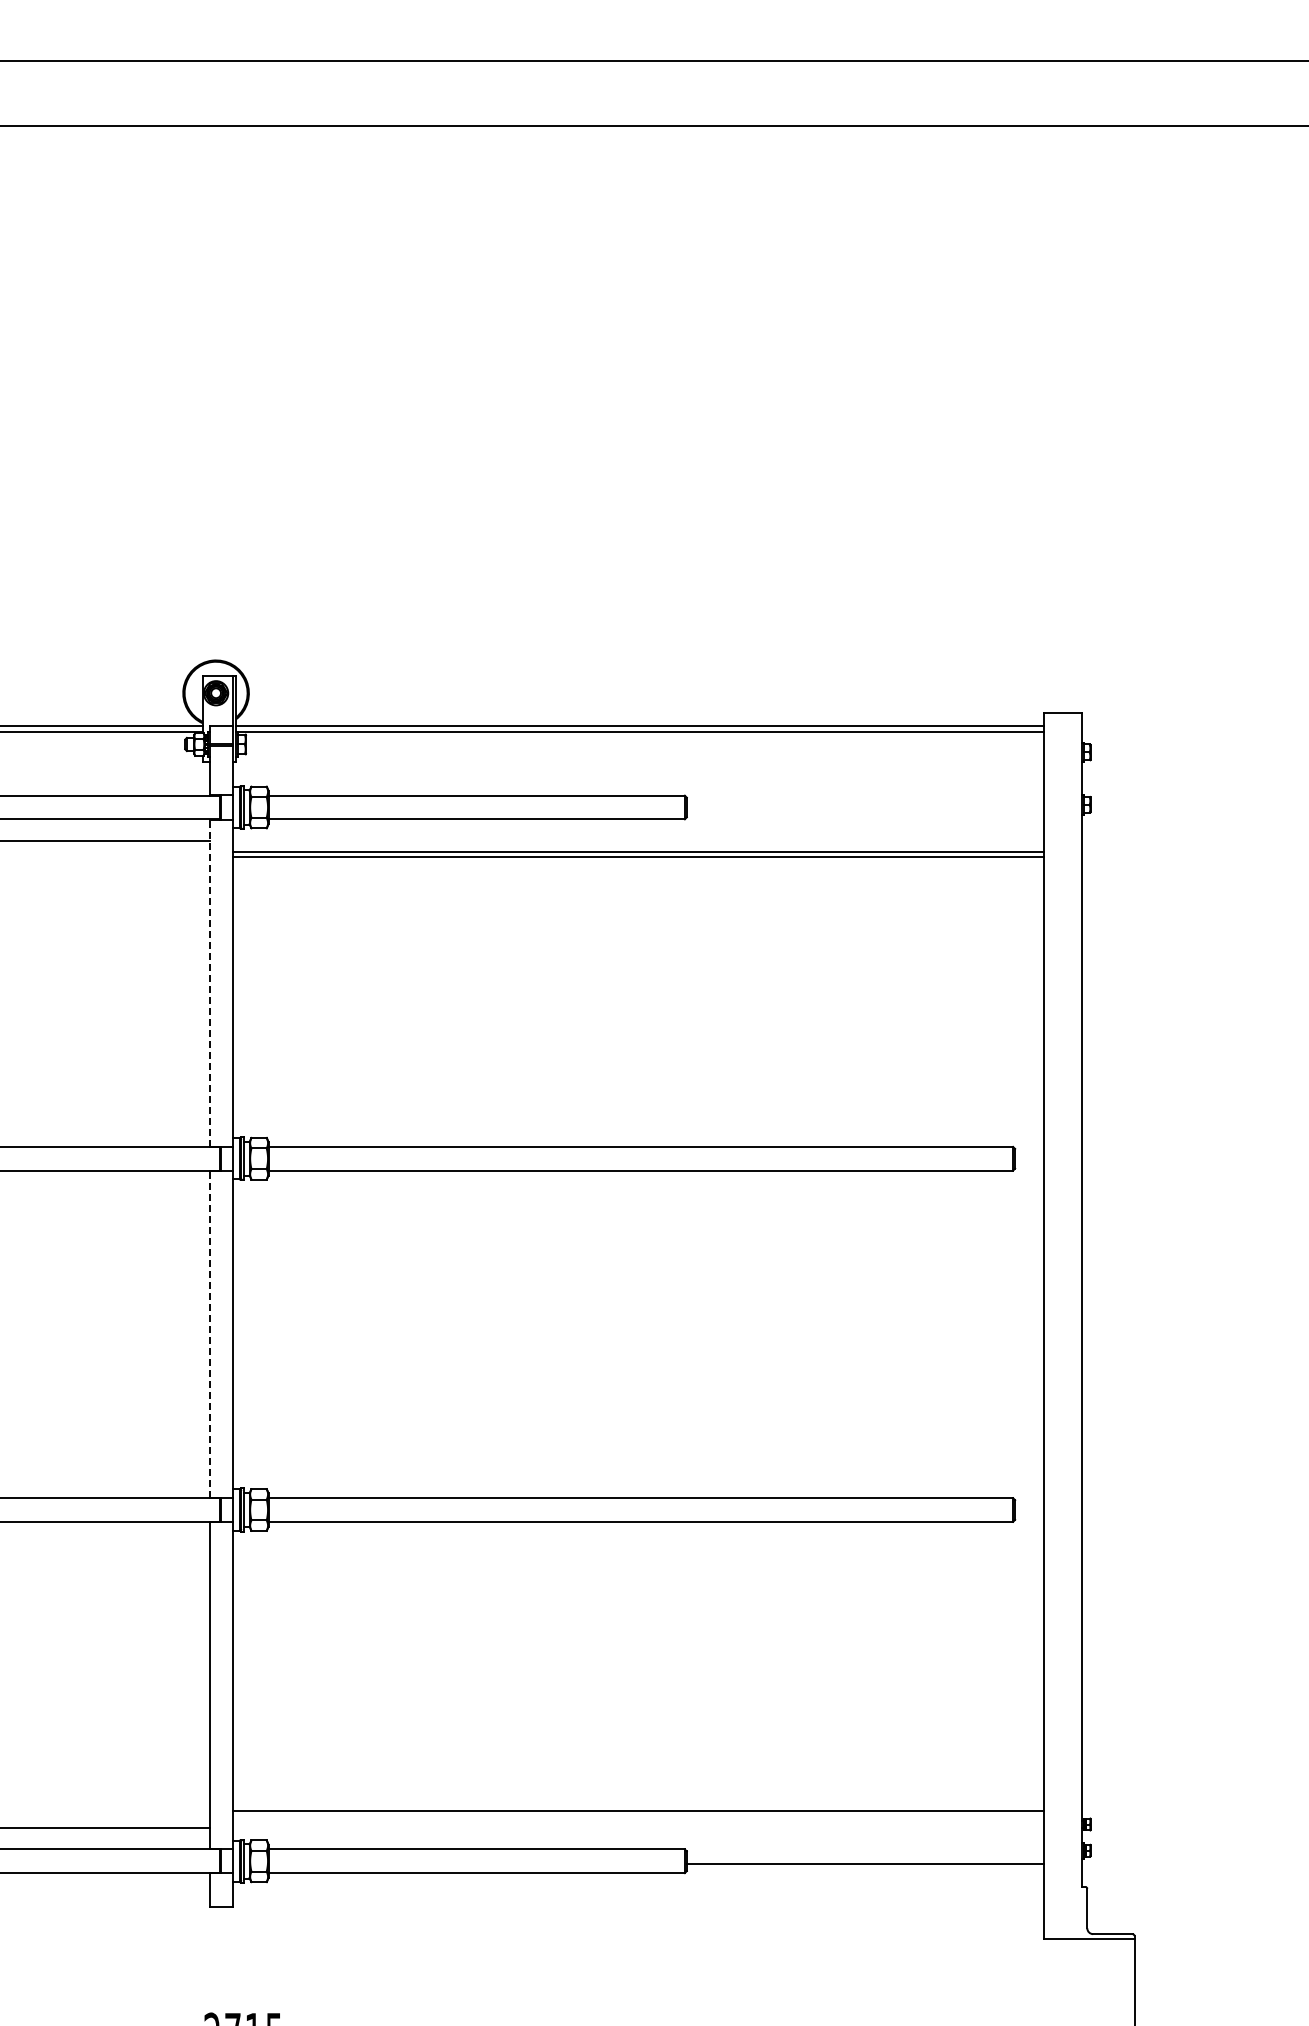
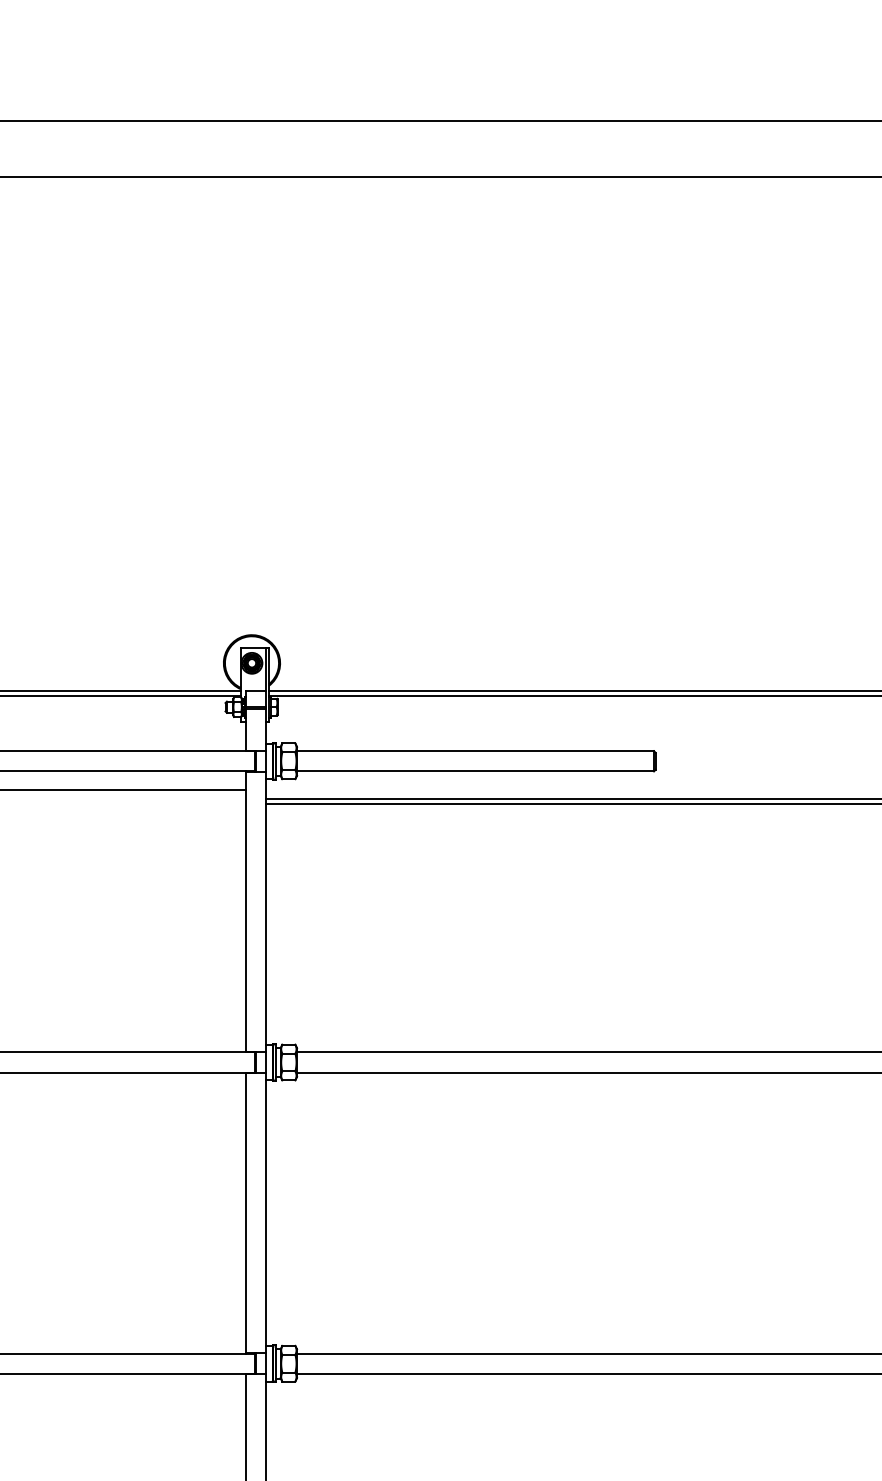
line: (209, 983) -> (246, 912), dashed -> solid
line: (209, 1334) -> (246, 1213), dashed -> solid

